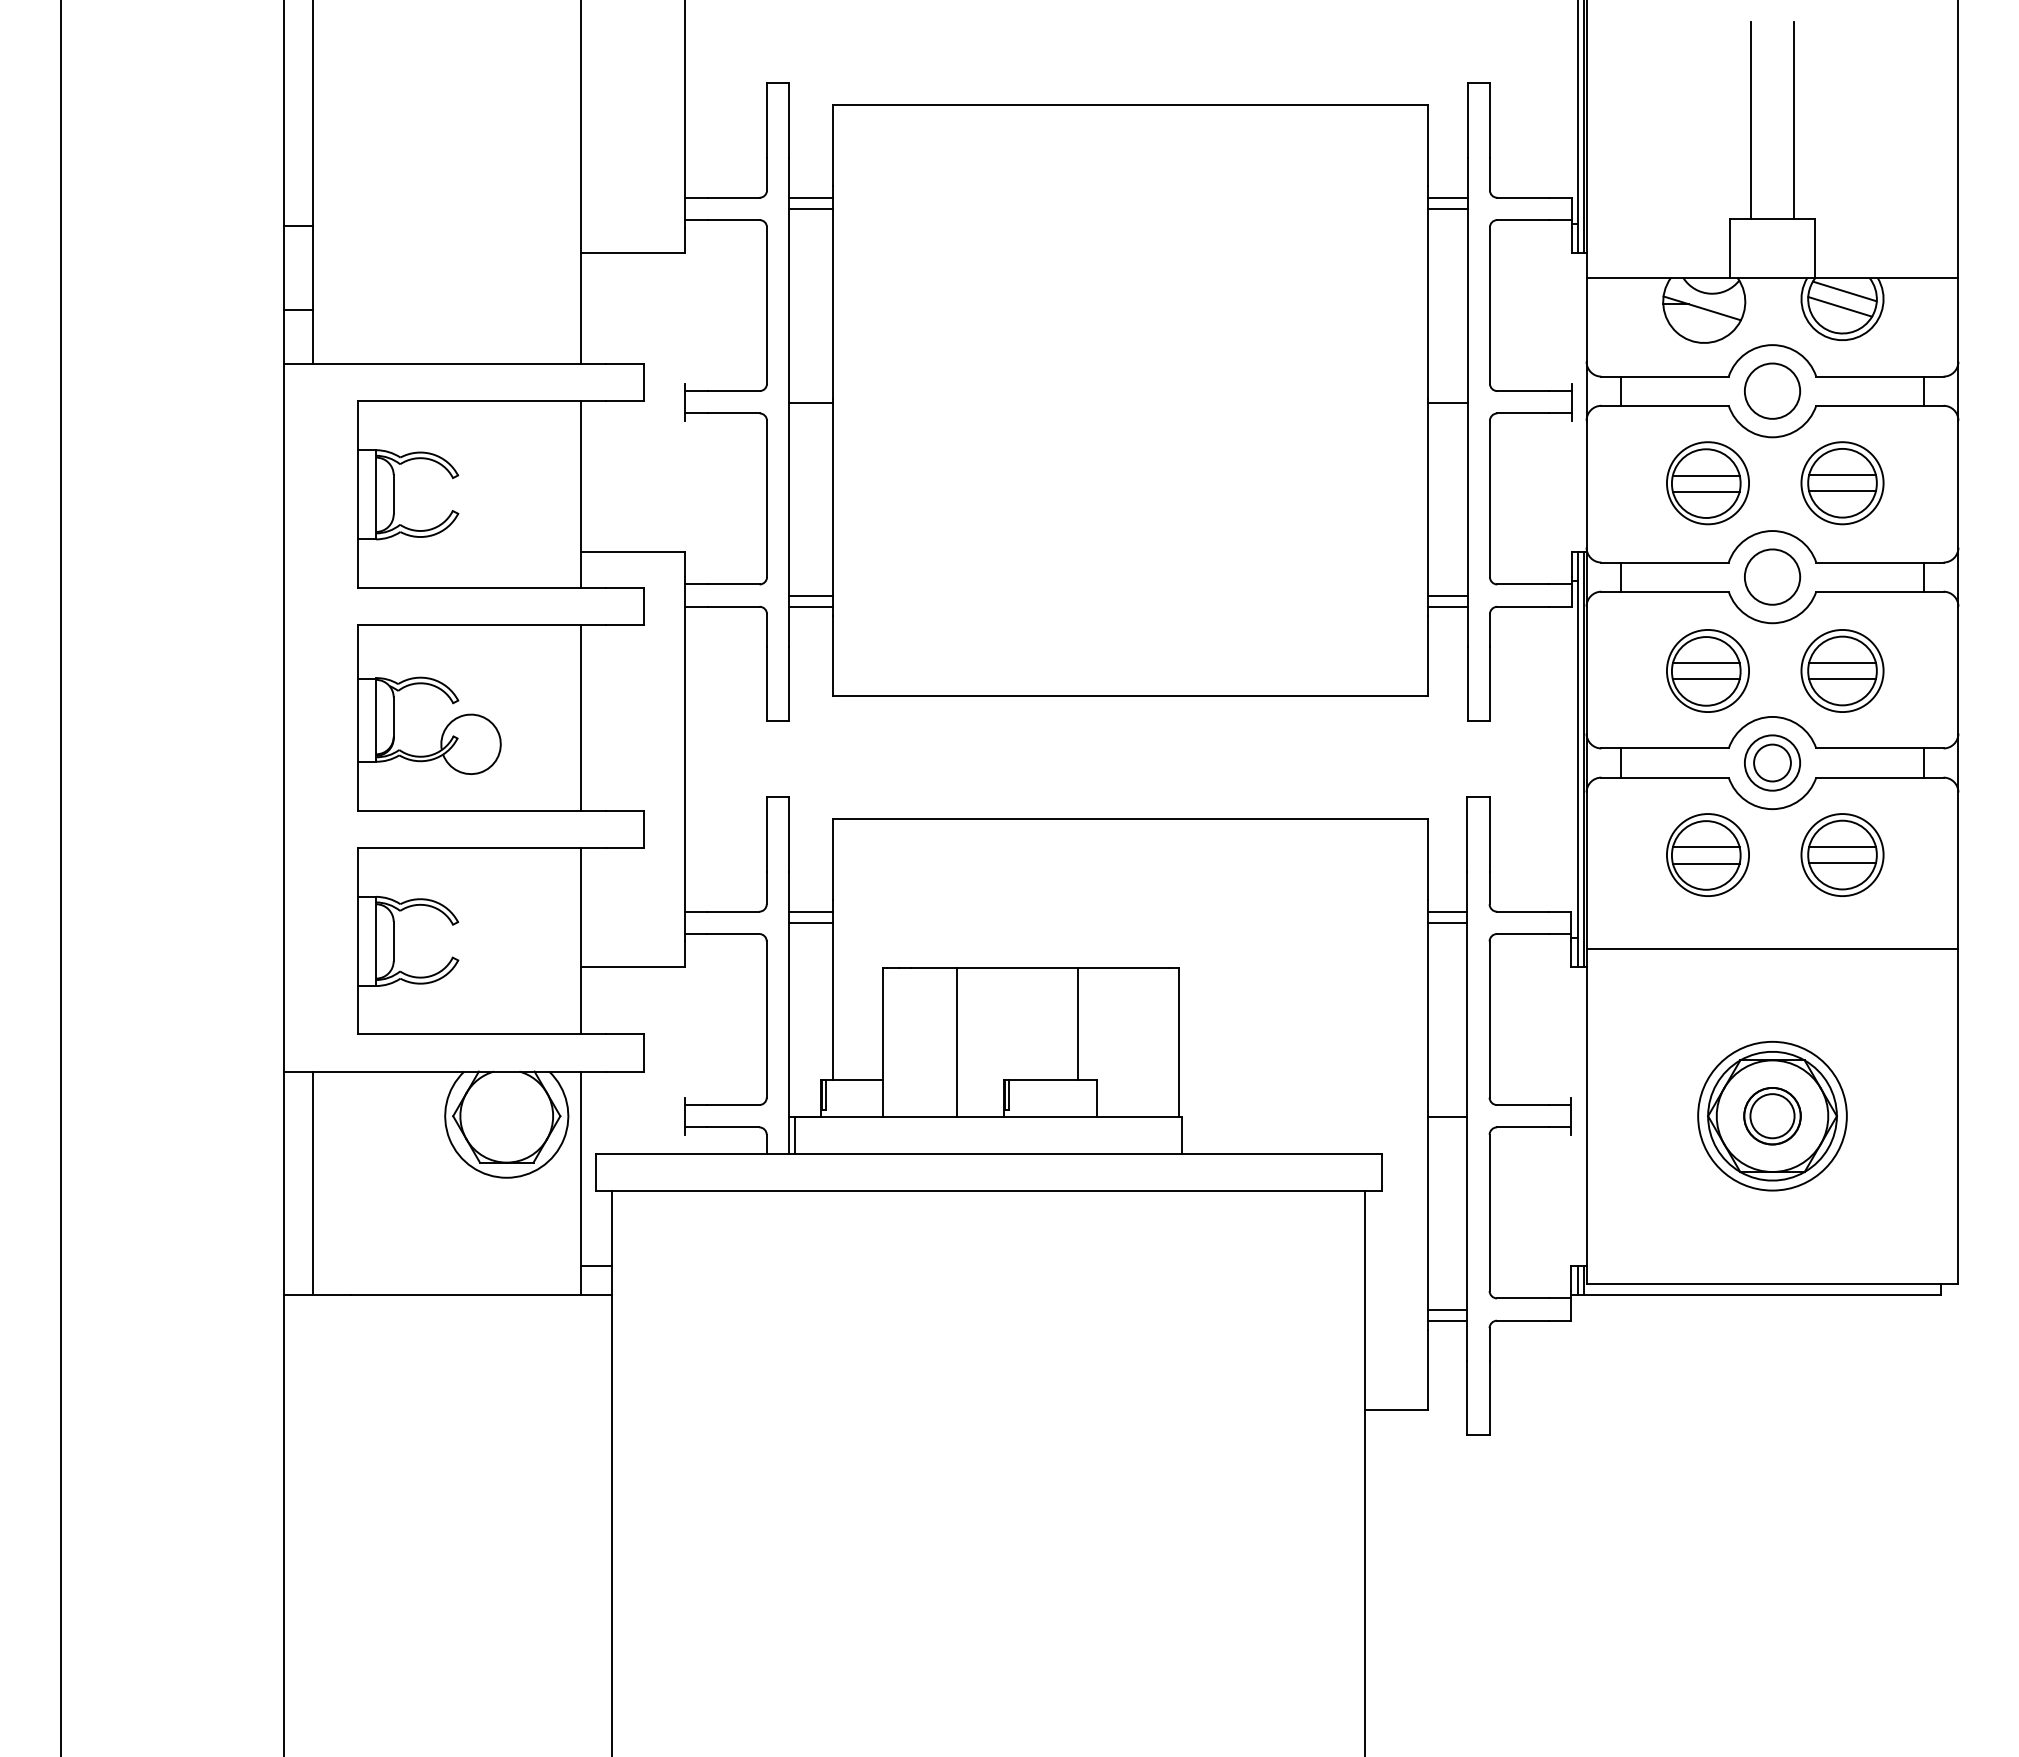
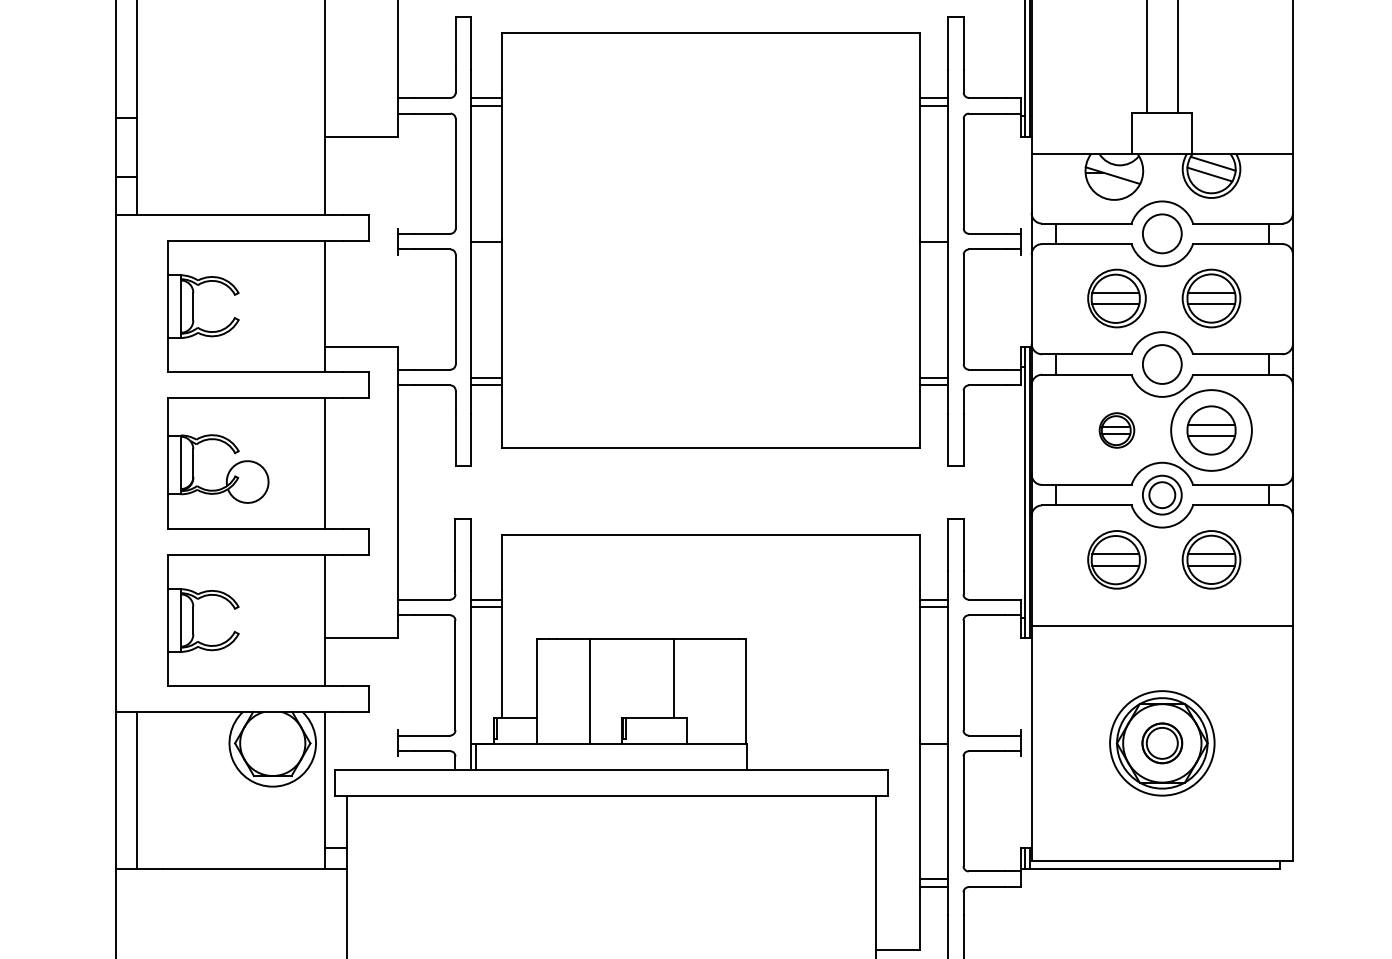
part: (1707, 670) -> (1116, 430), size x0.6
circle: (1842, 670) -> (1211, 430), size x1.4

